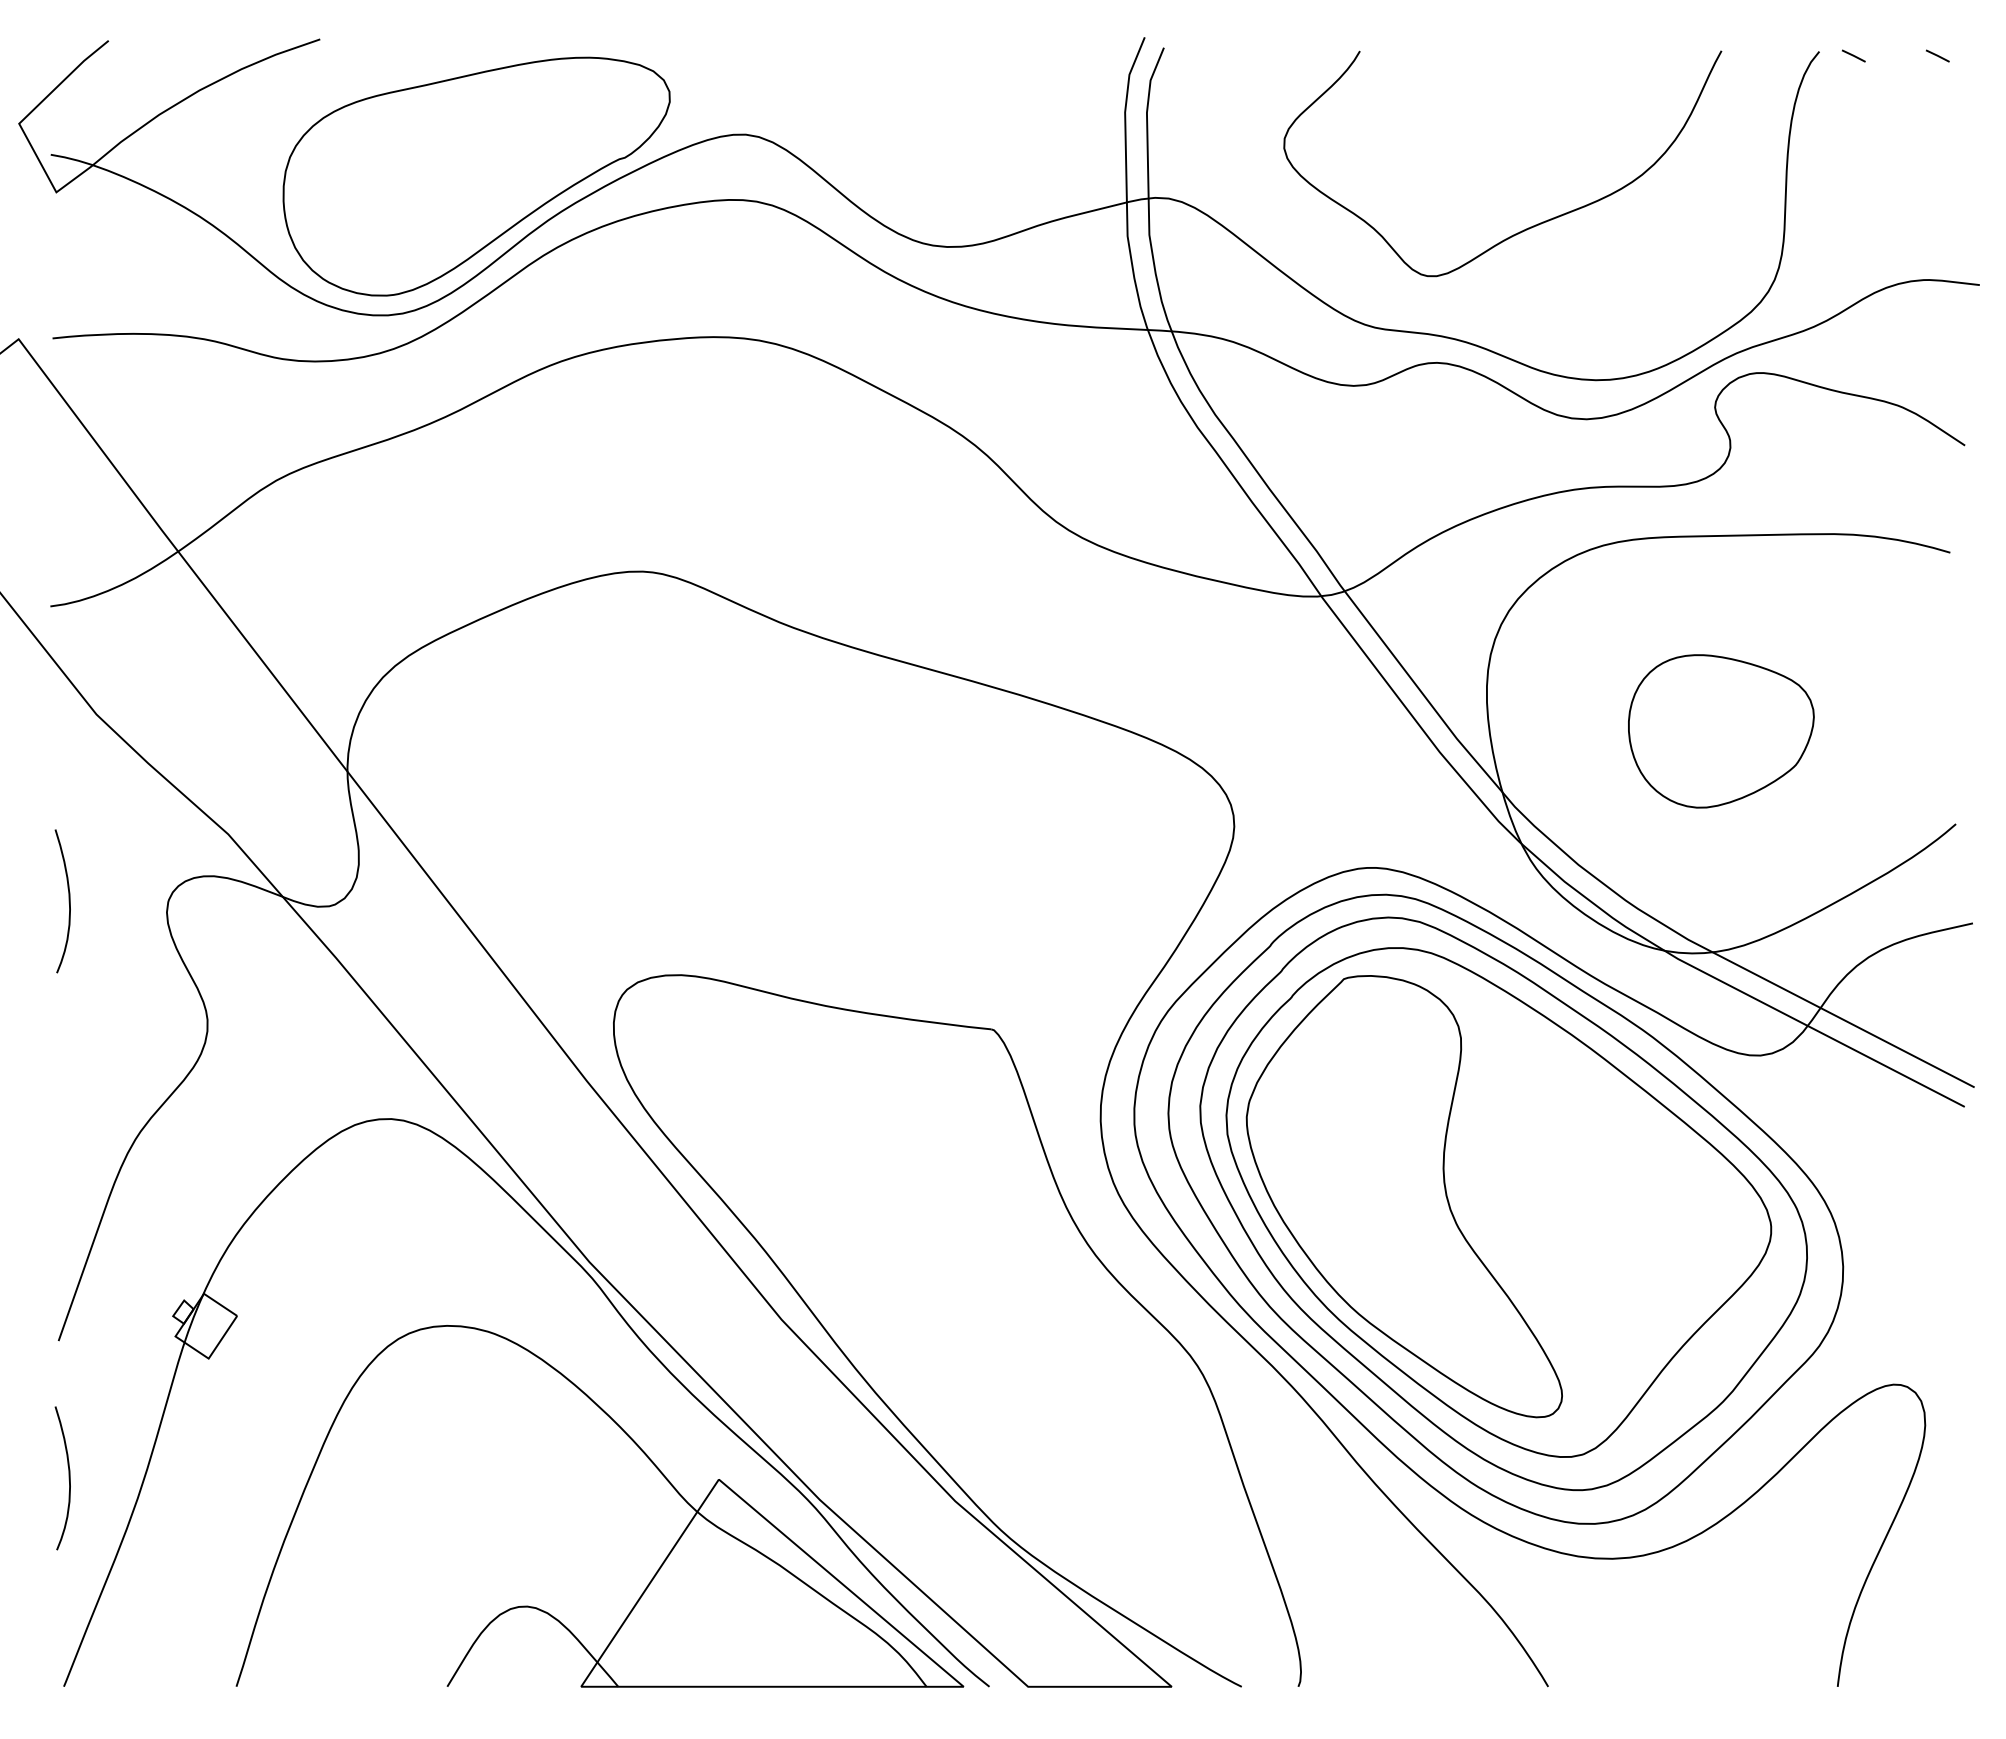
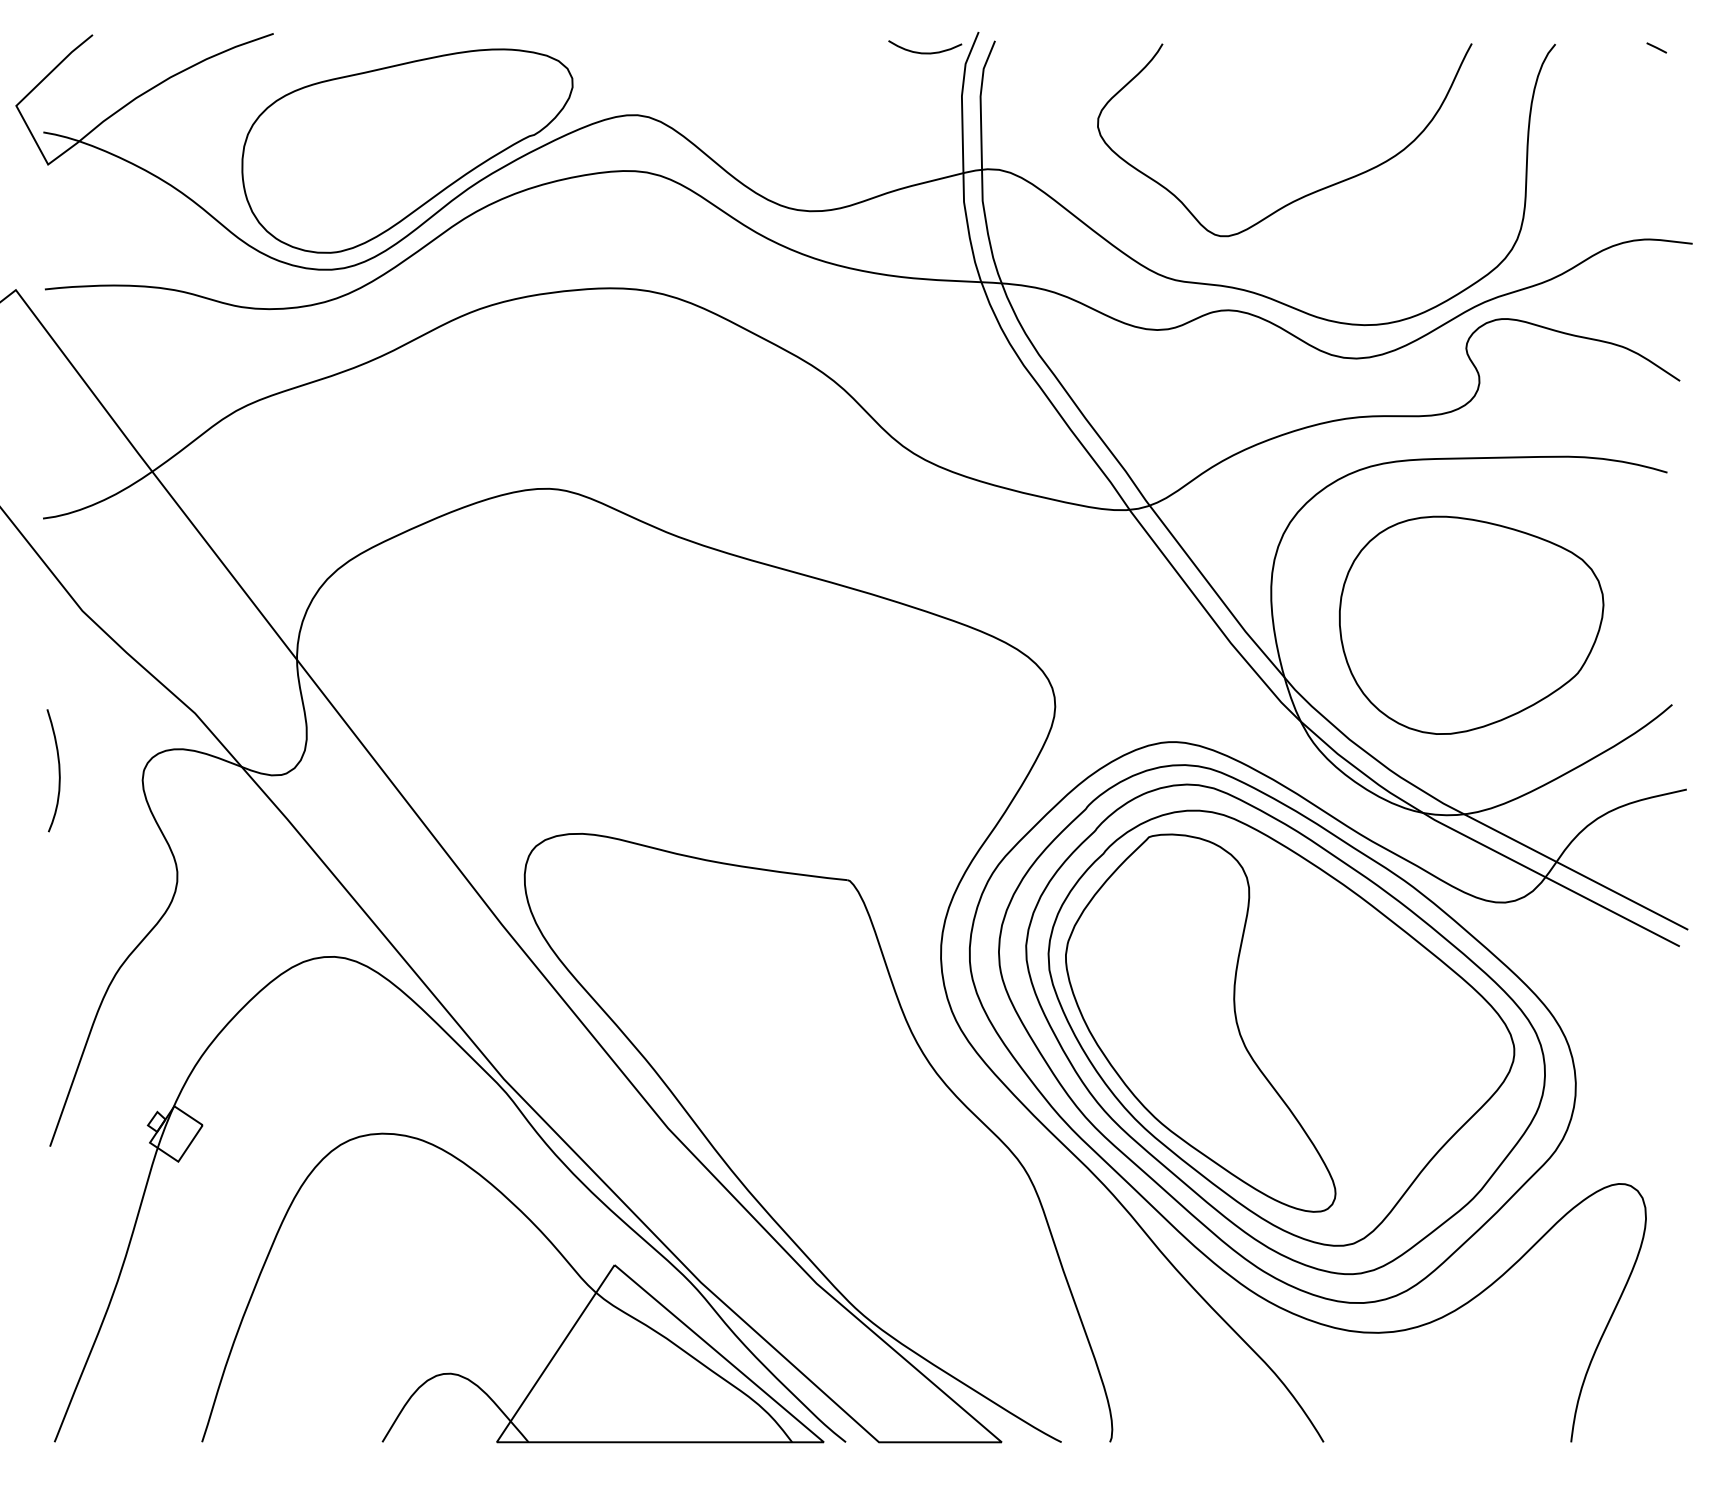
line: (1853, 55) -> (1584, 47), removed
curve: (1082, 61) -> (925, 52), added
part: (1721, 731) -> (1471, 625), size x1.67
curve: (68, 1478) -> (58, 1264), removed

